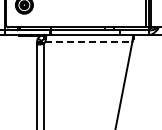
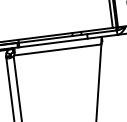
line: (88, 42) -> (57, 50), dashed -> solid

